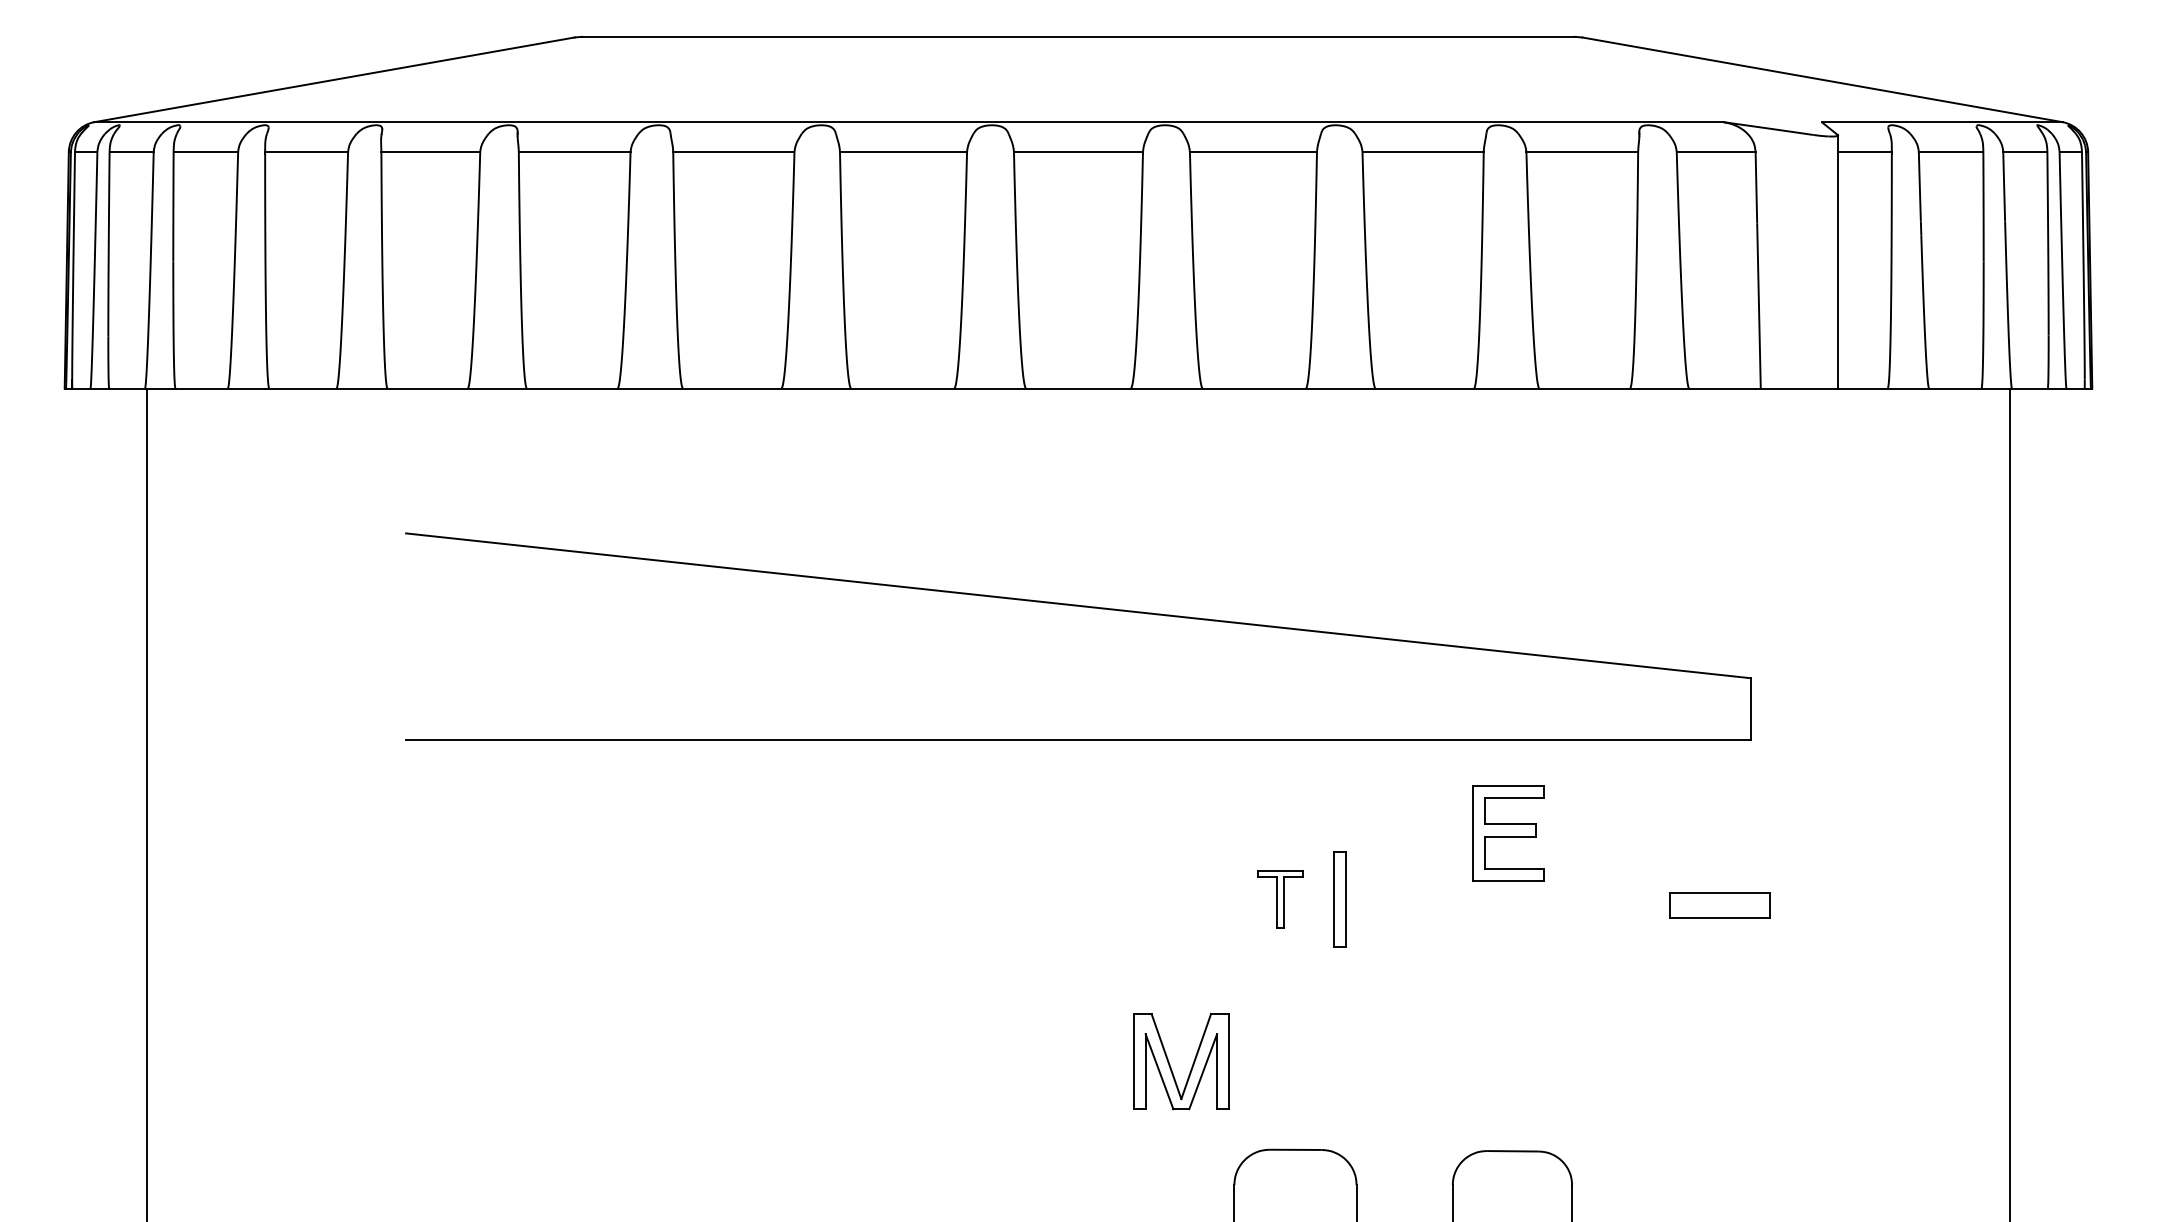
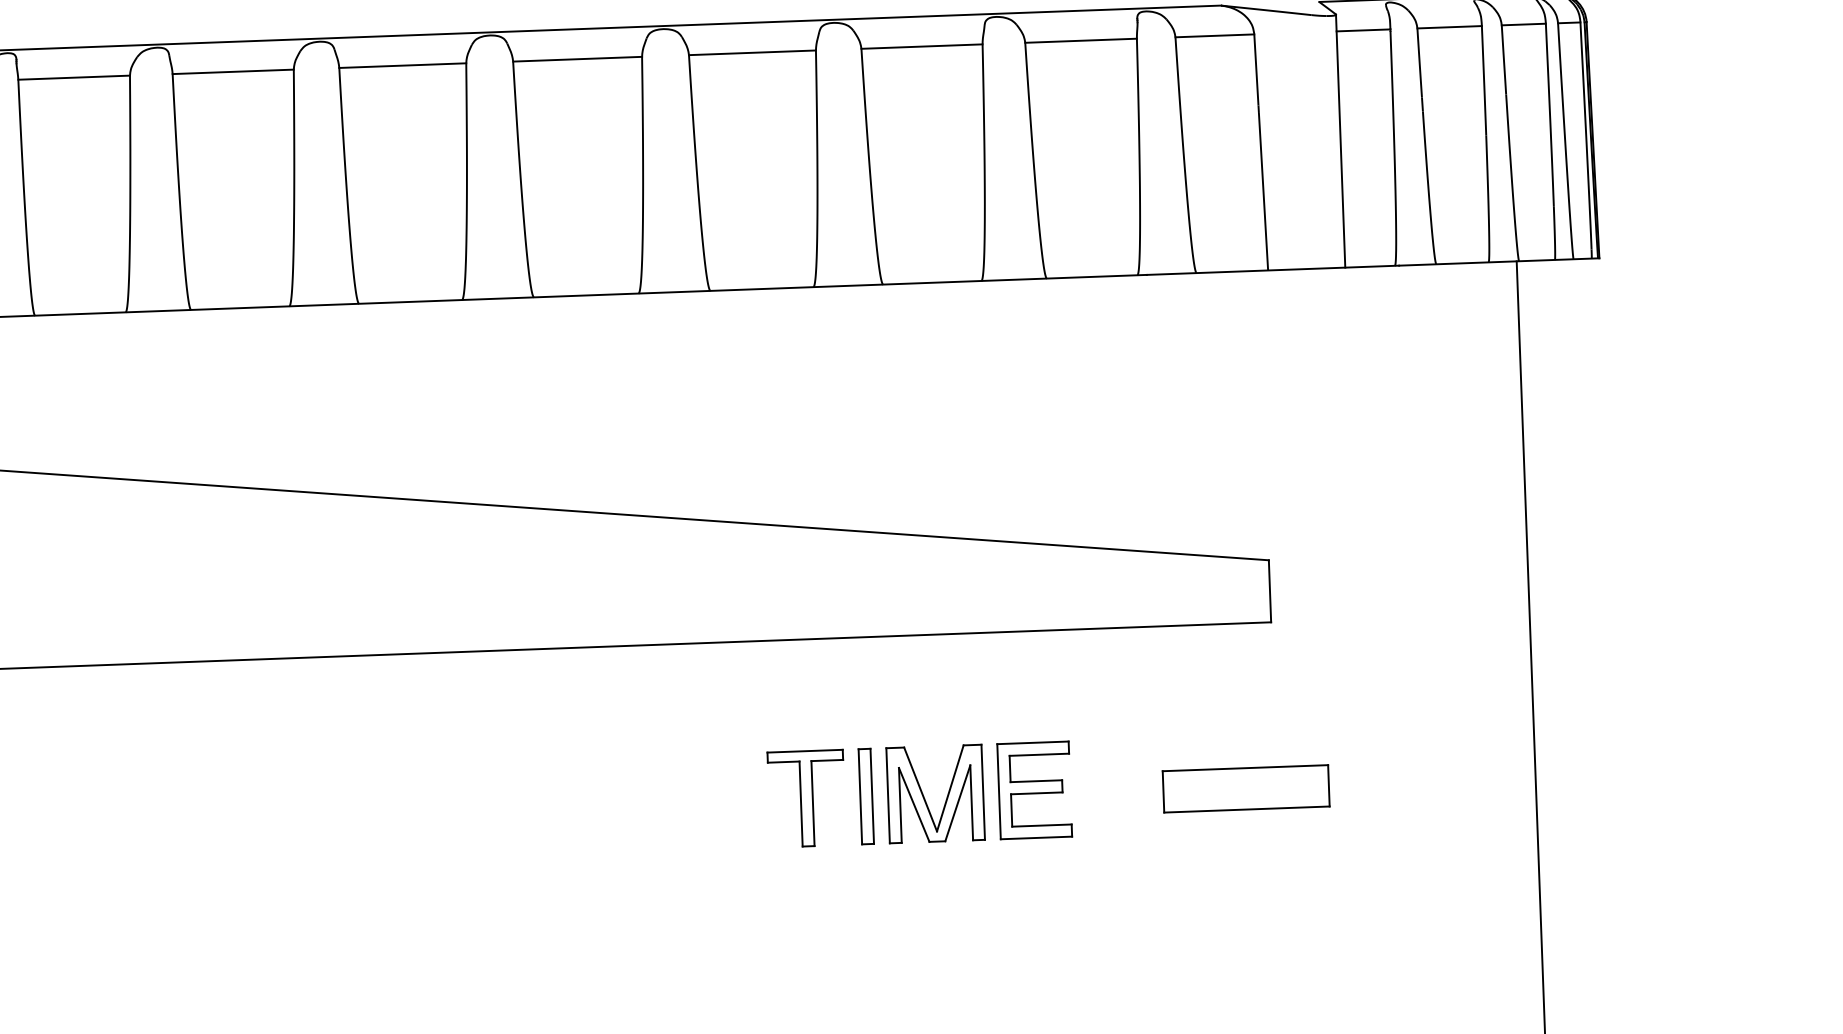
part: (1508, 833) -> (1034, 790), moved
part: (1280, 899) -> (806, 798), size x1.67
part: (1719, 905) -> (1245, 788), size x1.67
part: (1192, 1063) -> (946, 795), moved

